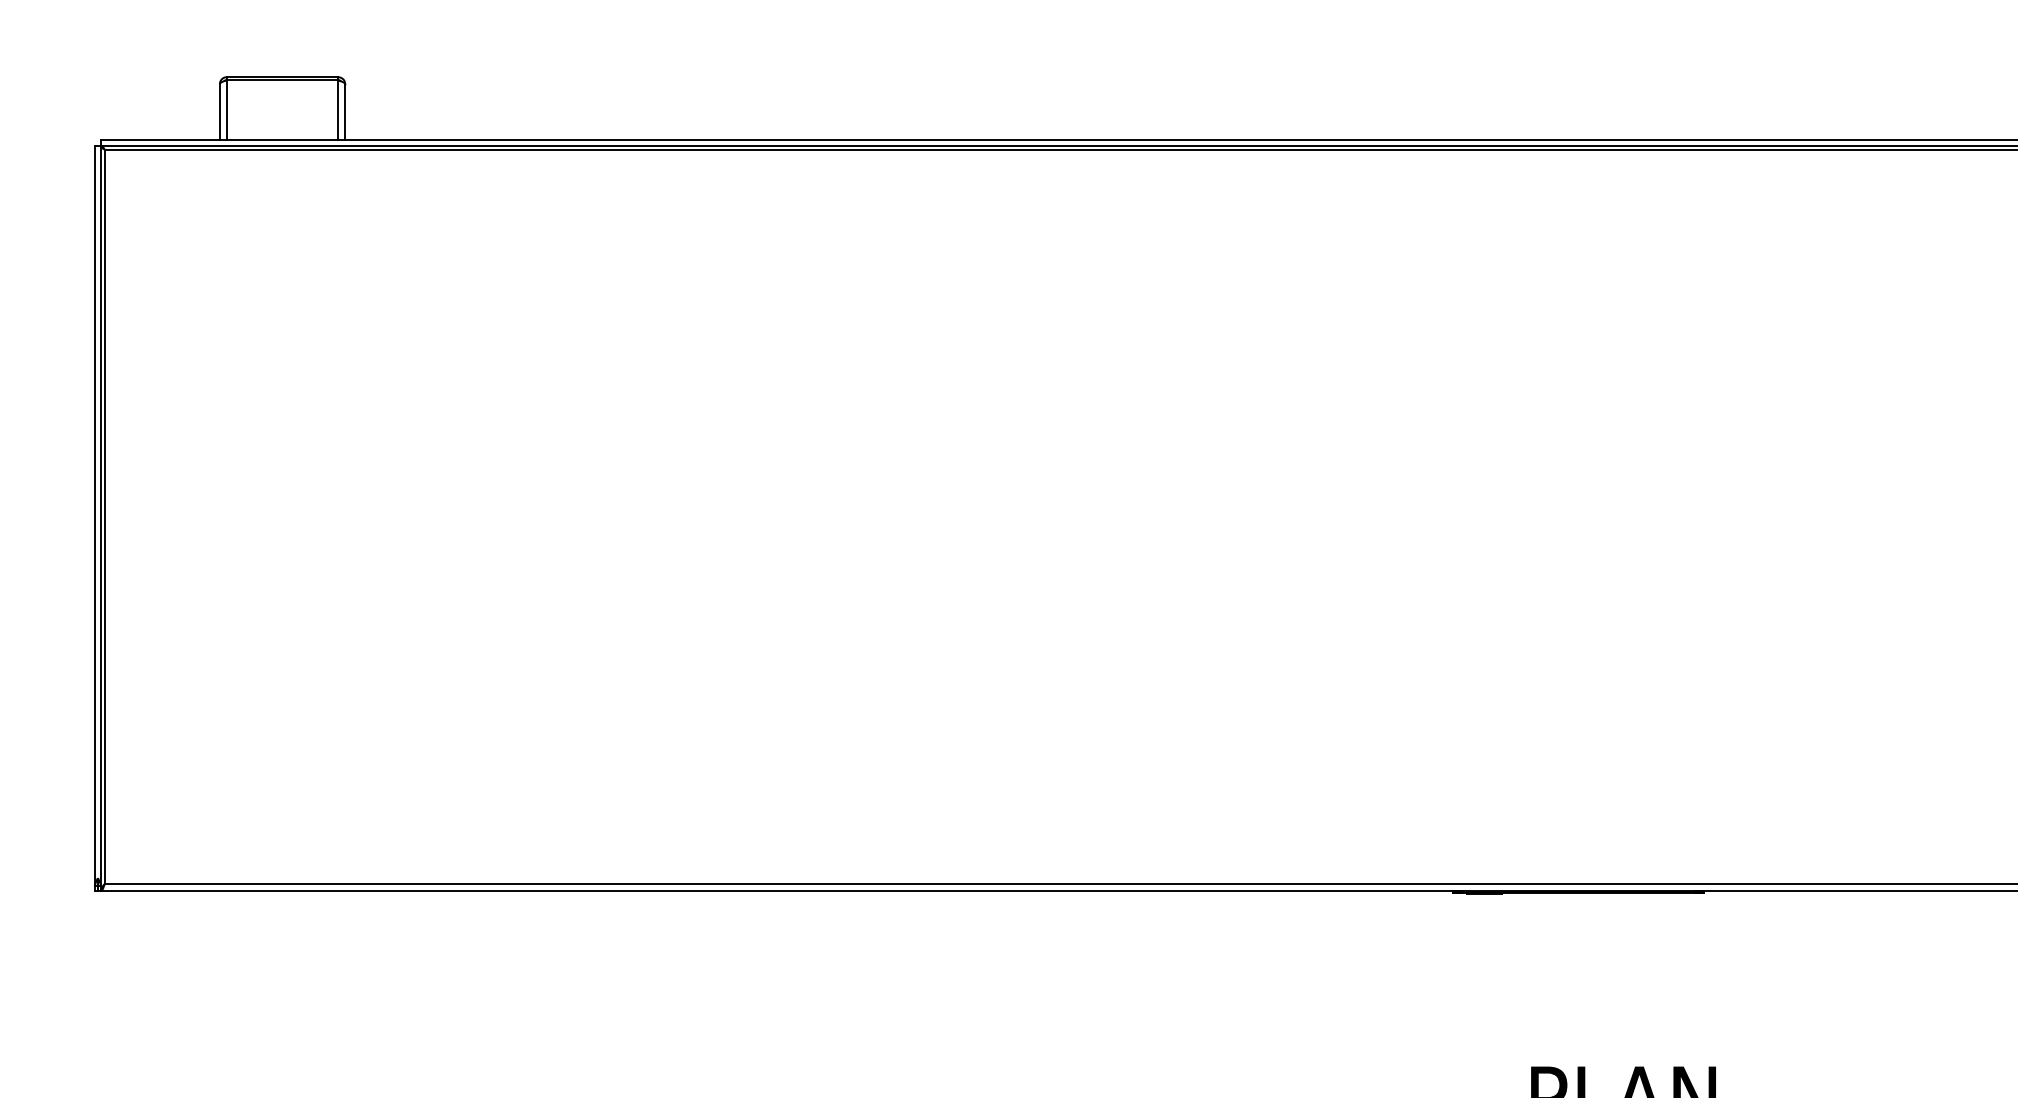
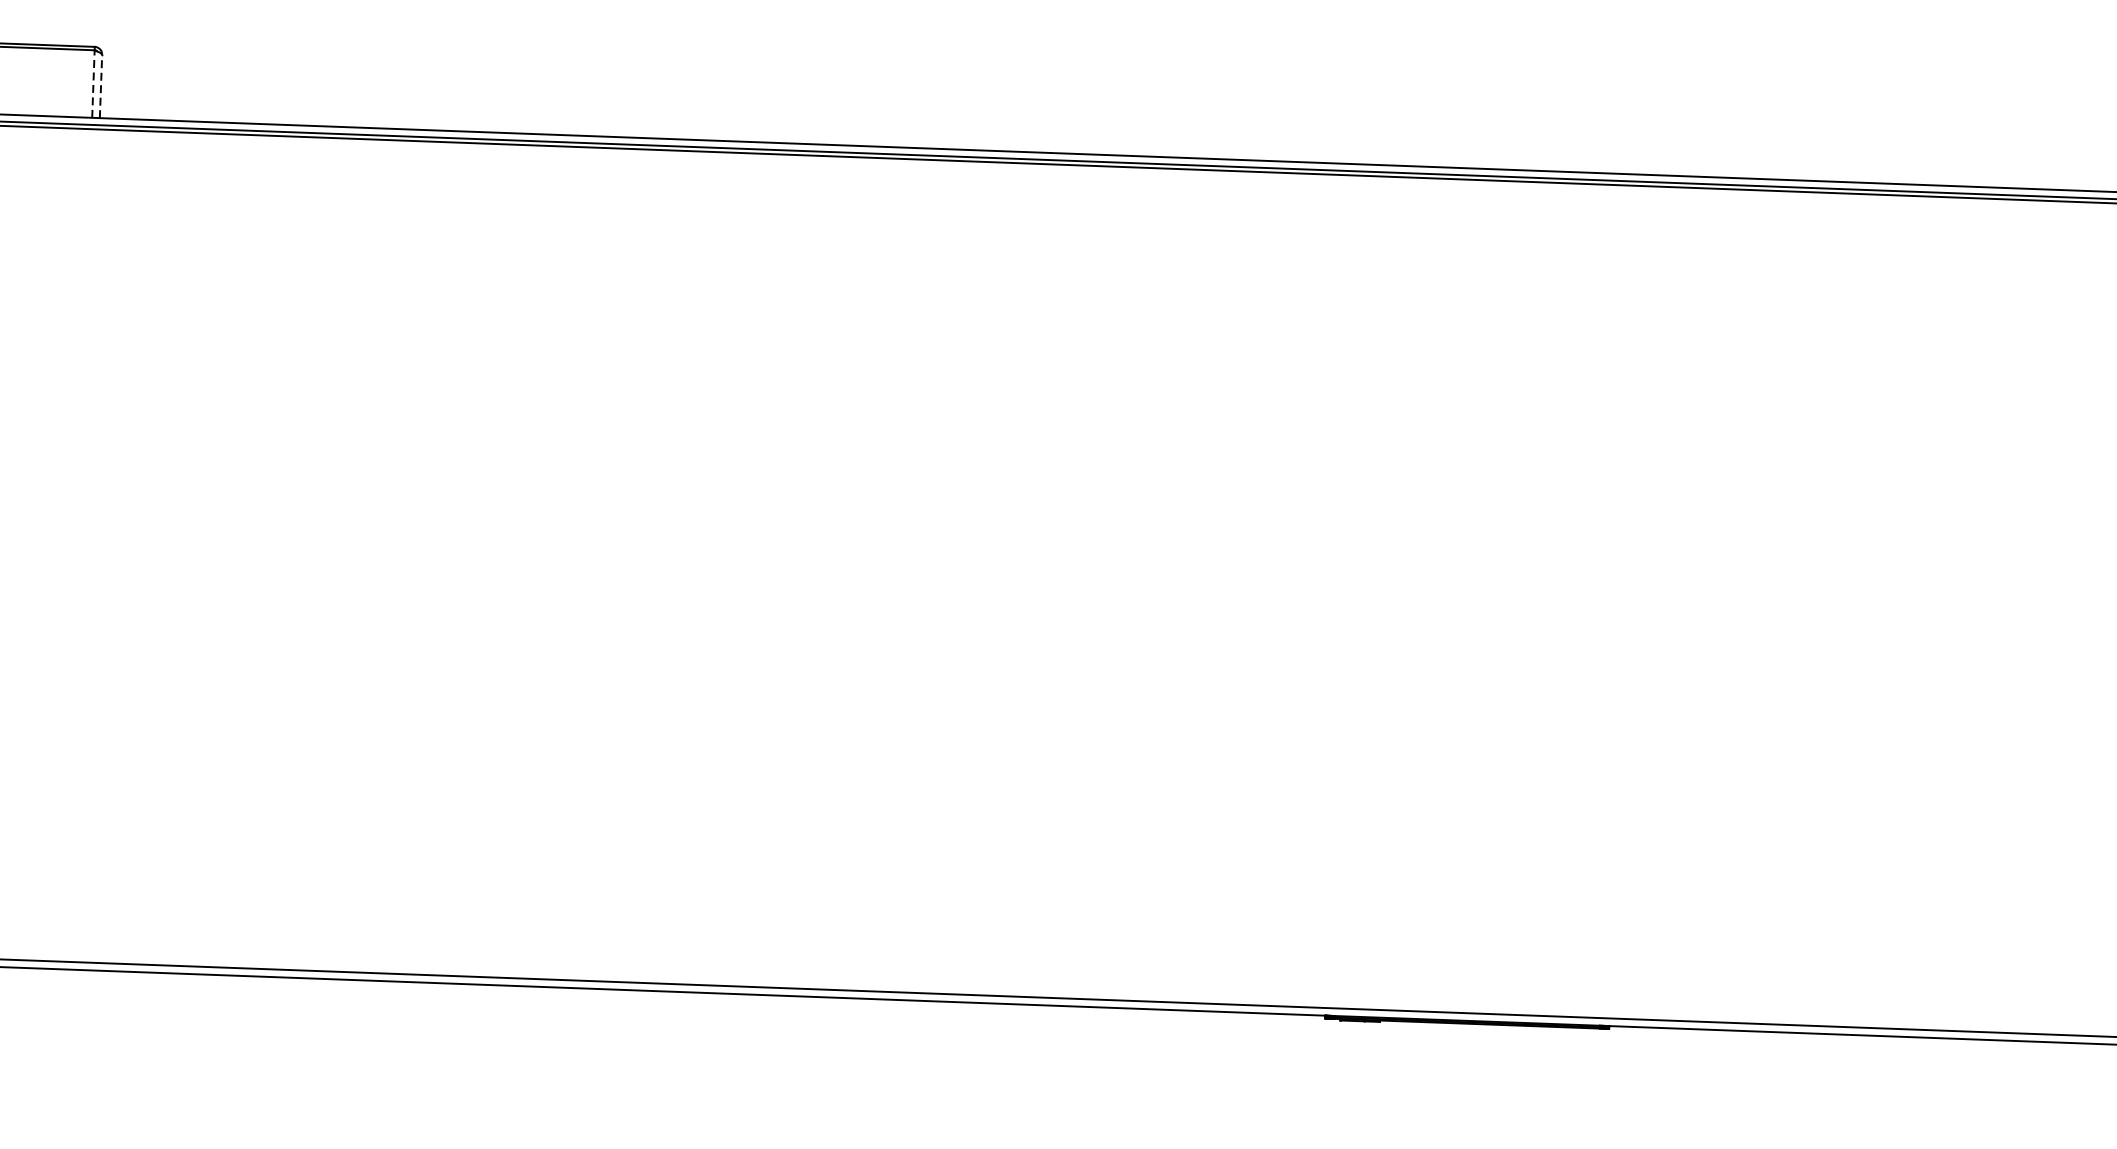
line: (338, 110) -> (93, 84), solid -> dashed
line: (345, 111) -> (101, 86), solid -> dashed

